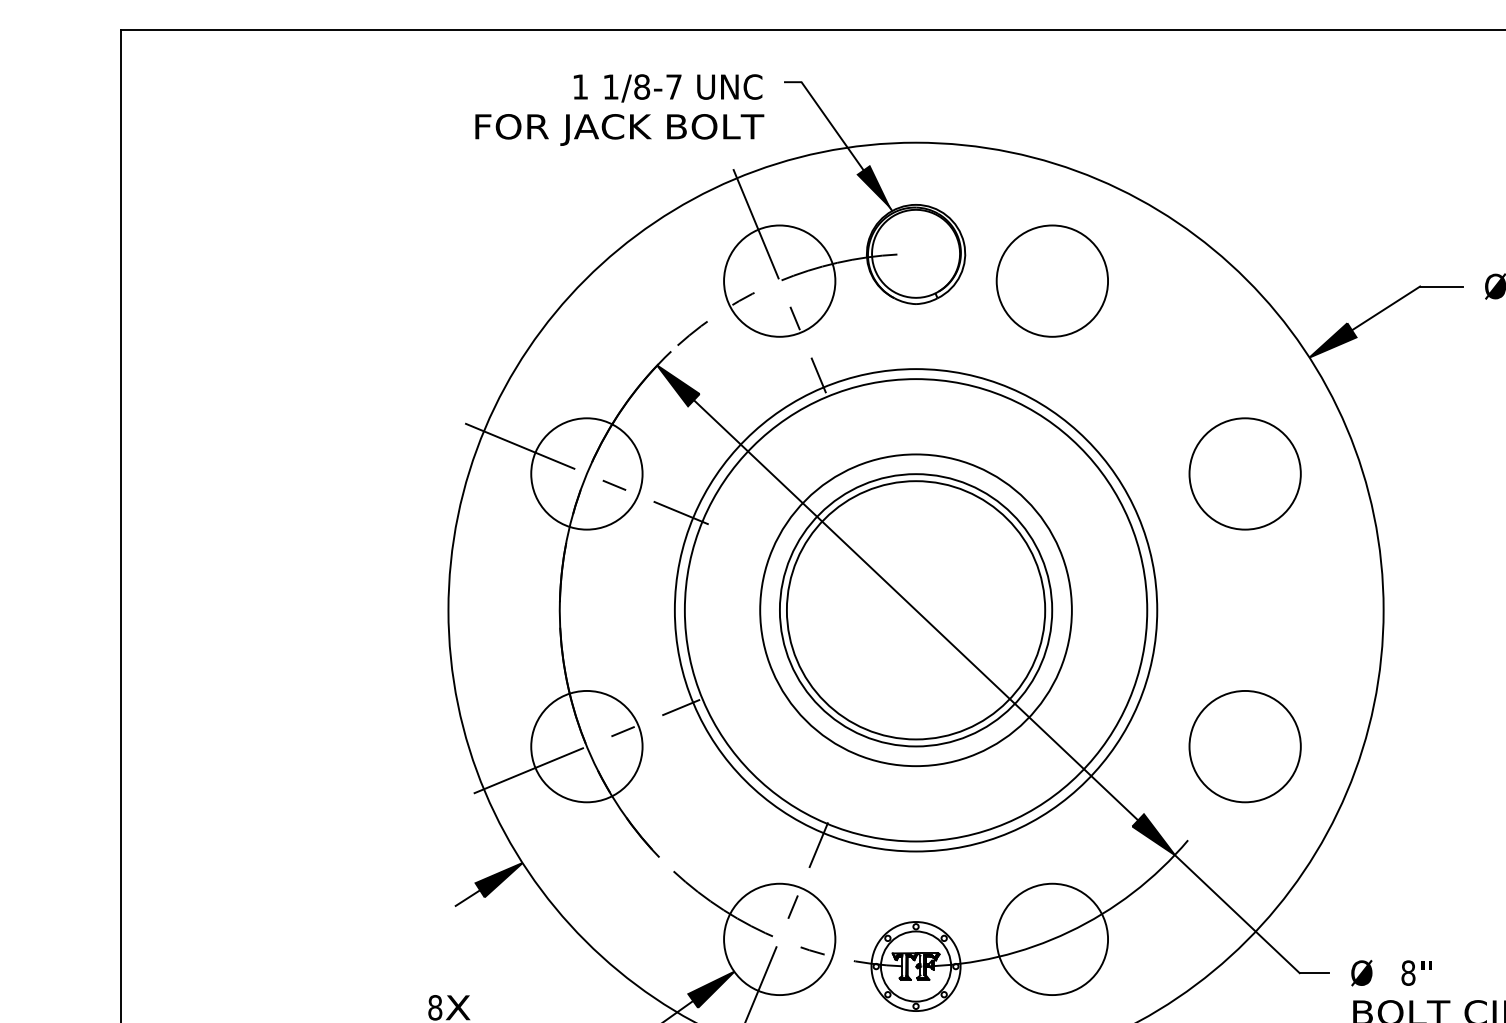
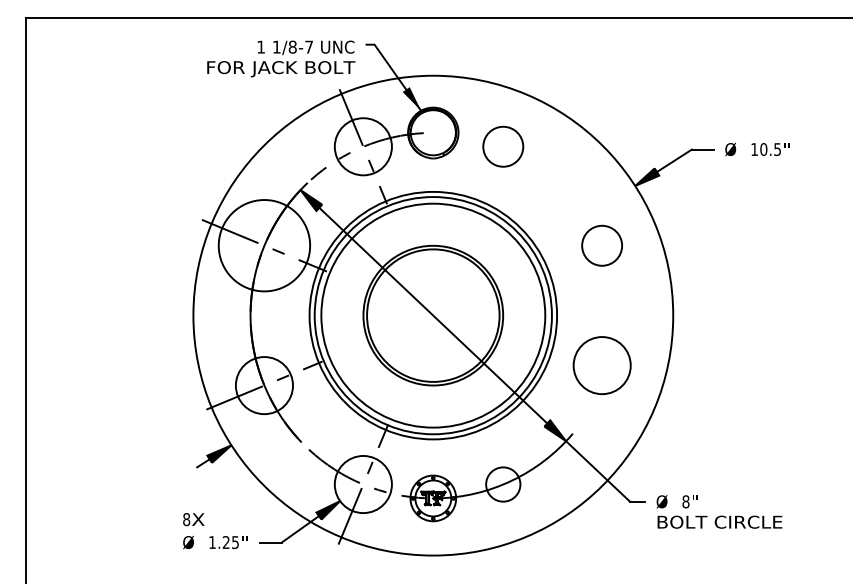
circle: (1050, 280) -> (502, 146), size x0.7
circle: (587, 473) -> (264, 245), size x1.6
circle: (1243, 473) -> (601, 245), size x0.7
circle: (916, 609) -> (433, 315), size x1.4
circle: (1243, 746) -> (601, 365), moved
circle: (1050, 939) -> (502, 484), size x0.6

